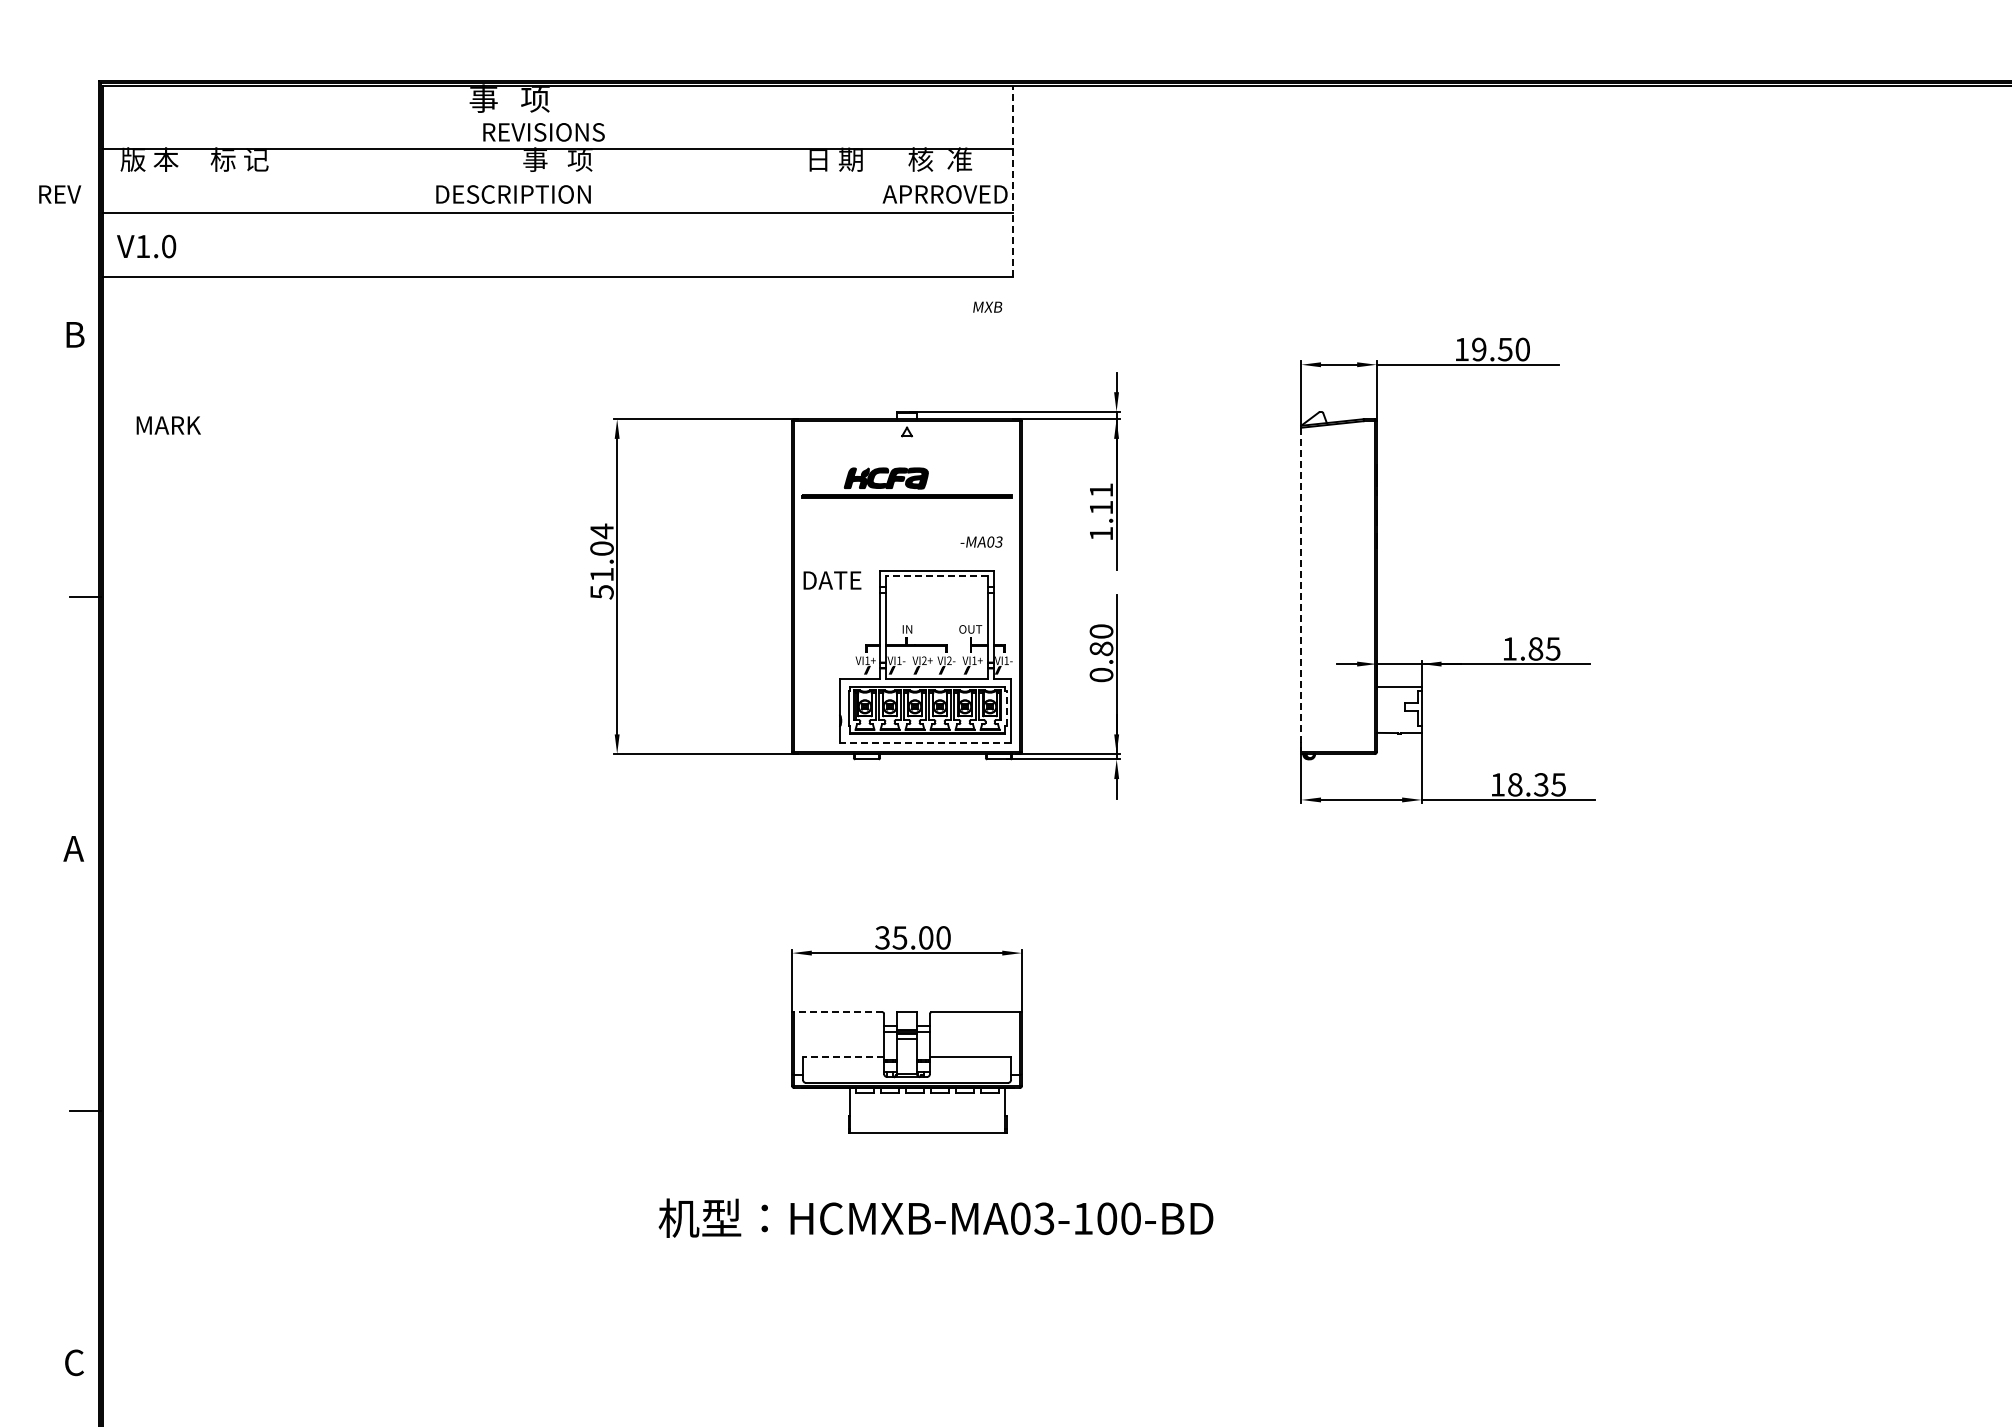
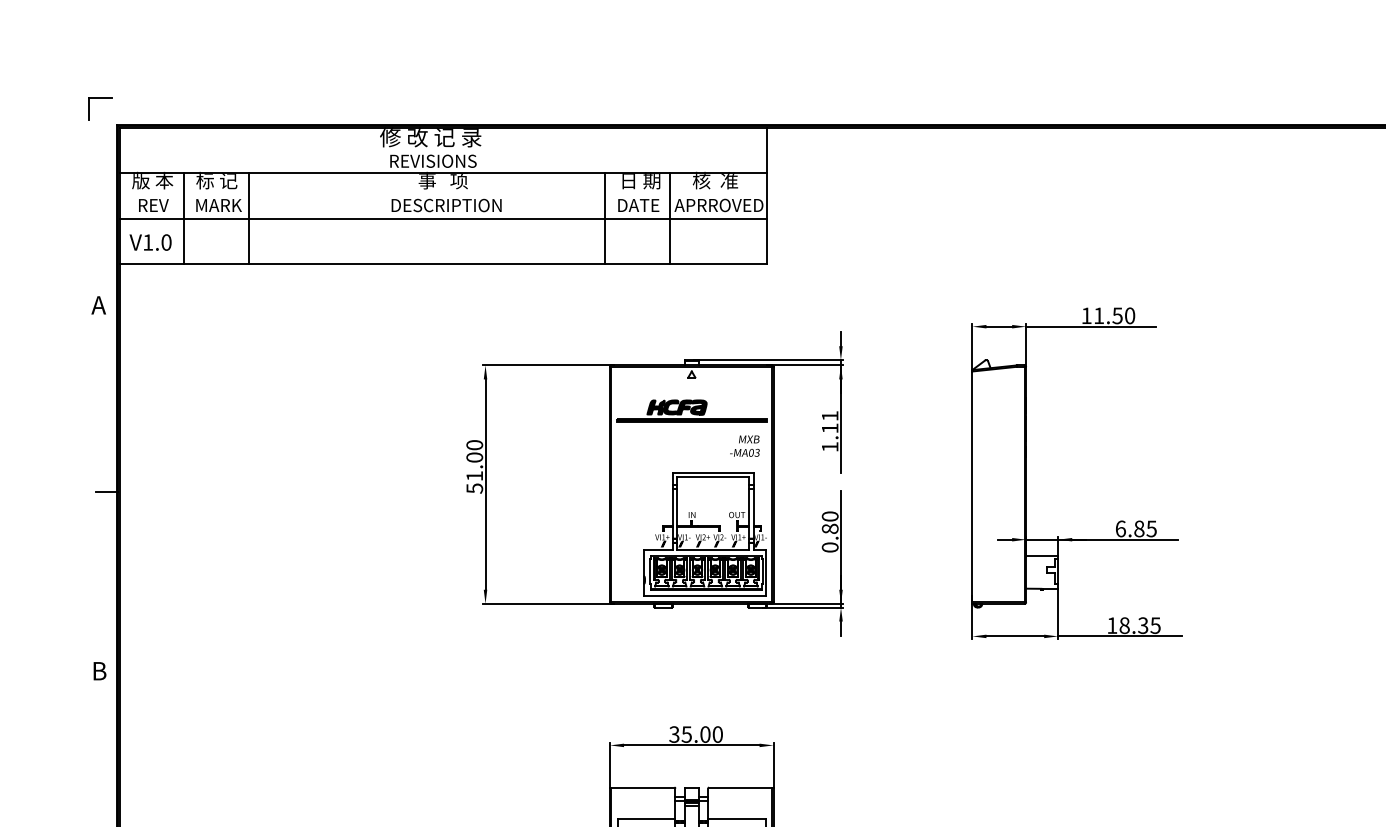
part: (76, 43) -> (100, 98), added
text: (540, 98) -> (430, 137), 事   项 -> 修 改 记 录
line: (1012, 181) -> (766, 196), dashed -> solid
text: (60, 194) -> (154, 205), moved
text: (513, 194) -> (446, 205), moved
line: (194, 212) -> (184, 218), added
line: (285, 212) -> (249, 218), added
line: (785, 212) -> (605, 218), added
line: (876, 212) -> (670, 218), added
text: (987, 306) -> (749, 438), moved
text: (73, 334) -> (98, 305), B -> A
text: (1479, 349) -> (1099, 315), 19.50 -> 11.50
text: (168, 425) -> (218, 205), moved
text: (601, 531) -> (474, 445), 51.04 -> 51.00
line: (937, 576) -> (713, 477), dashed -> solid
text: (832, 580) -> (638, 205), moved
line: (1301, 589) -> (972, 486), dashed -> solid
text: (1510, 648) -> (1121, 528), 1.85 -> 6.85
line: (1006, 707) -> (762, 570), dashed -> solid
line: (925, 743) -> (704, 596), dashed -> solid
text: (73, 848) -> (98, 670), A -> B
line: (836, 1012) -> (641, 787), dashed -> solid
line: (843, 1056) -> (646, 818), dashed -> solid

